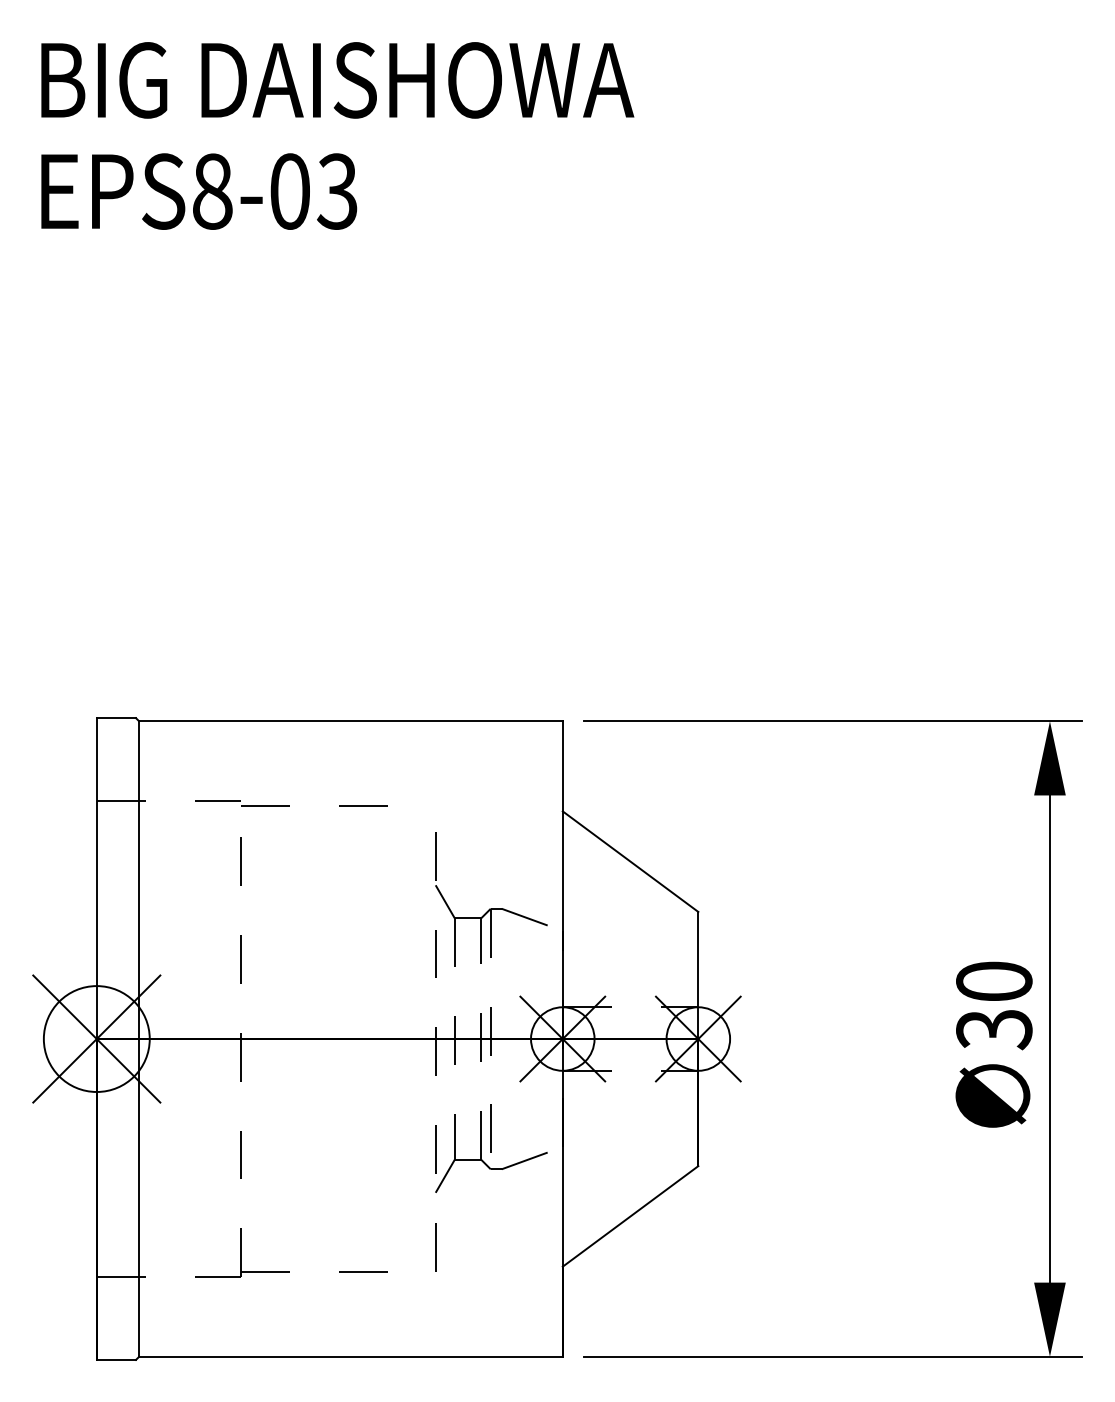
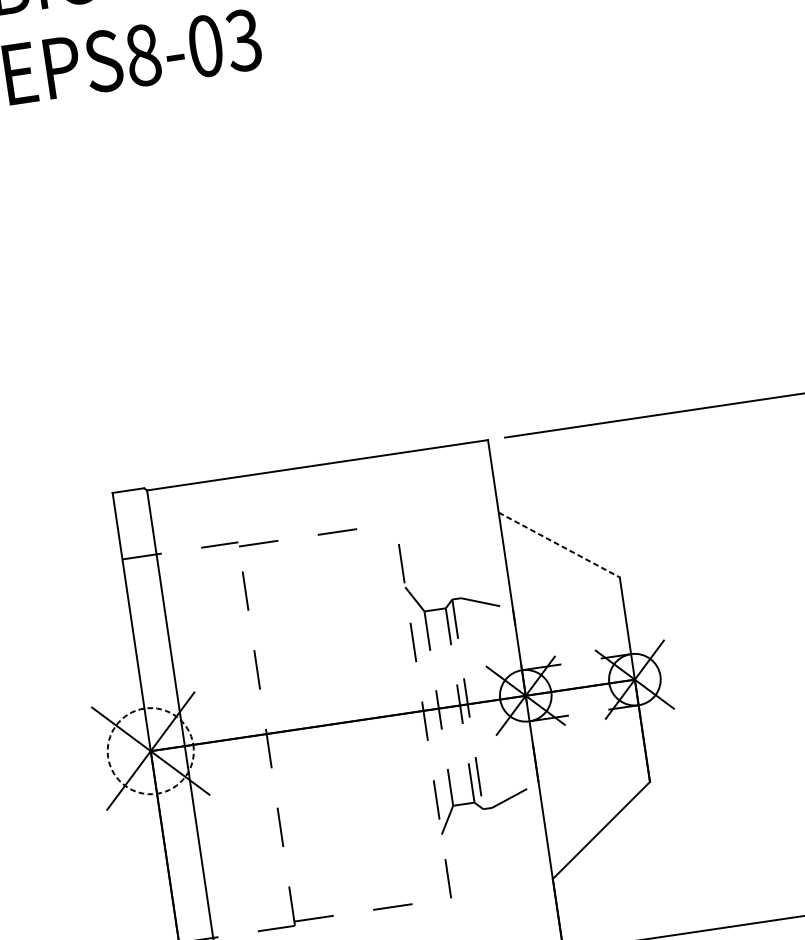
line: (630, 861) -> (559, 544), solid -> dashed
circle: (96, 1039) -> (150, 751), solid -> dashed

